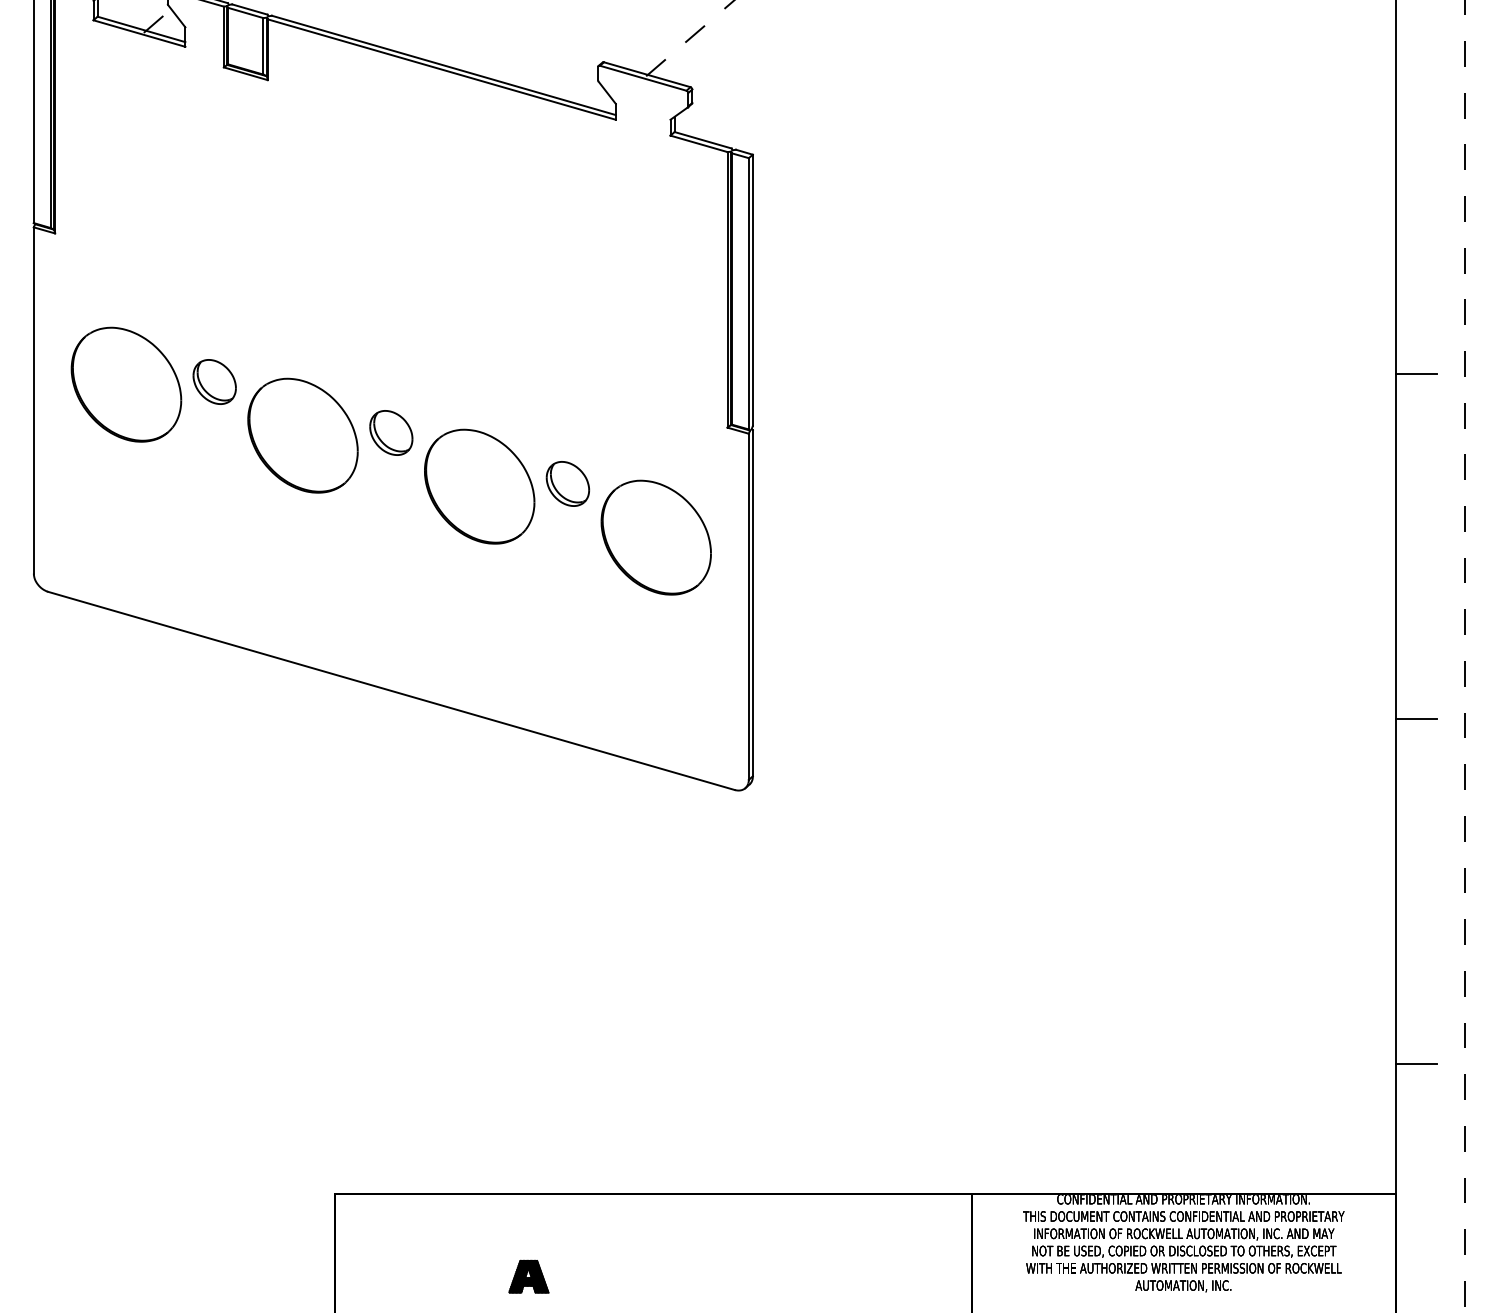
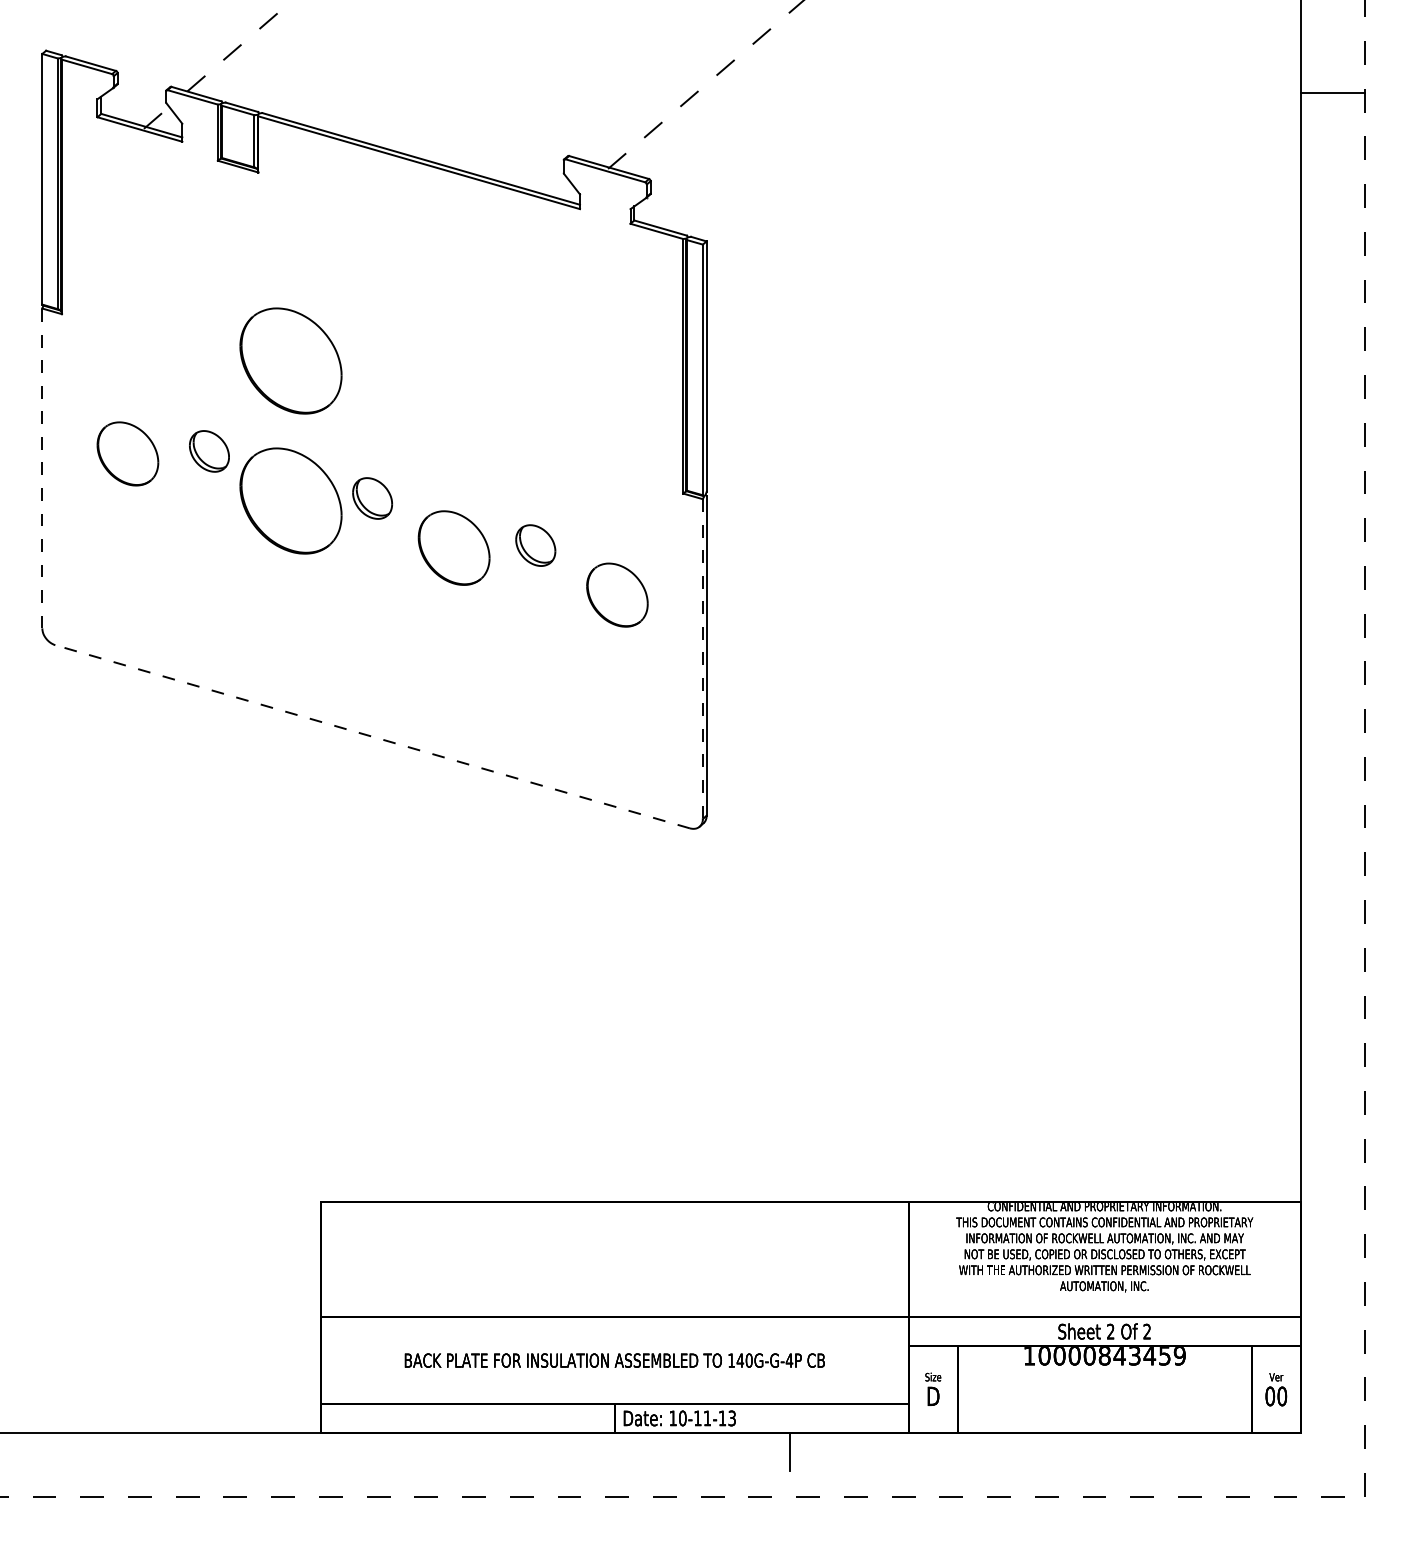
part: (302, 283) -> (290, 360), added
line: (1416, 373) -> (1319, 443), removed
part: (126, 384) -> (127, 453), size x0.6
line: (34, 400) -> (42, 468), solid -> dashed
part: (478, 486) -> (453, 547), size x0.7
part: (656, 536) -> (617, 594), size x0.6
line: (748, 607) -> (702, 659), solid -> dashed
line: (391, 690) -> (372, 736), solid -> dashed
line: (1416, 718) -> (1319, 762), removed
line: (1416, 1064) -> (1319, 1081), removed
part: (528, 1276) -> (499, 1277), removed

